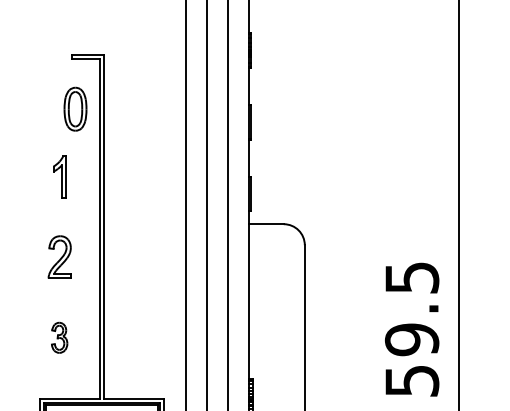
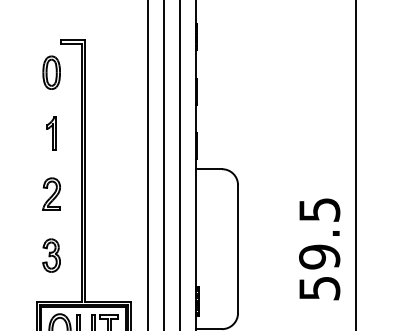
part: (75, 108) -> (51, 72), moved
part: (59, 337) -> (51, 255), size x1.43

